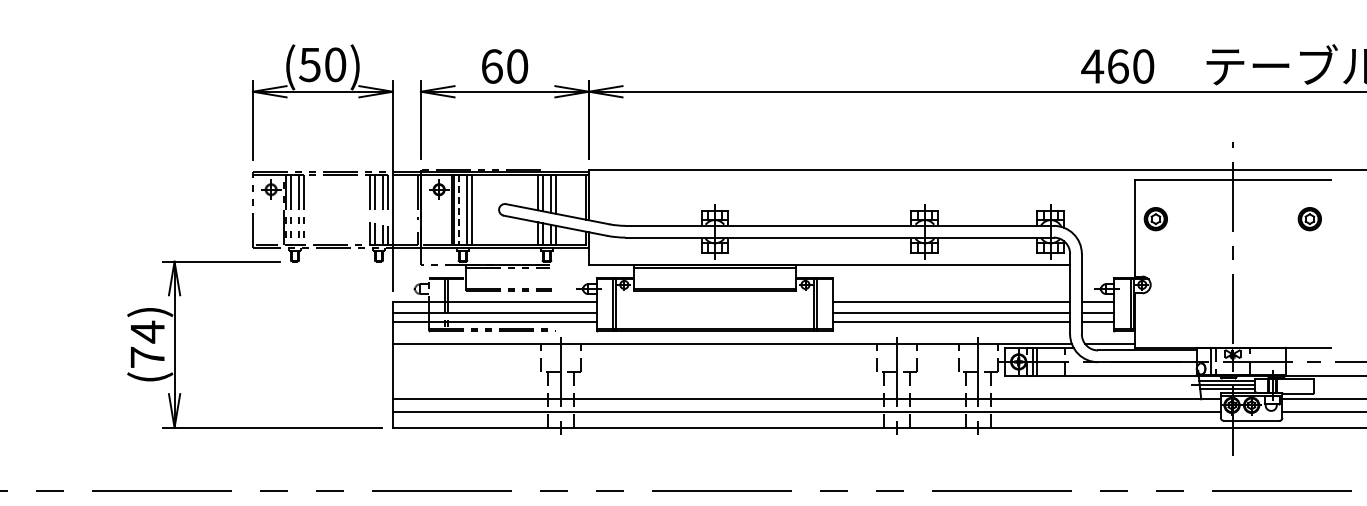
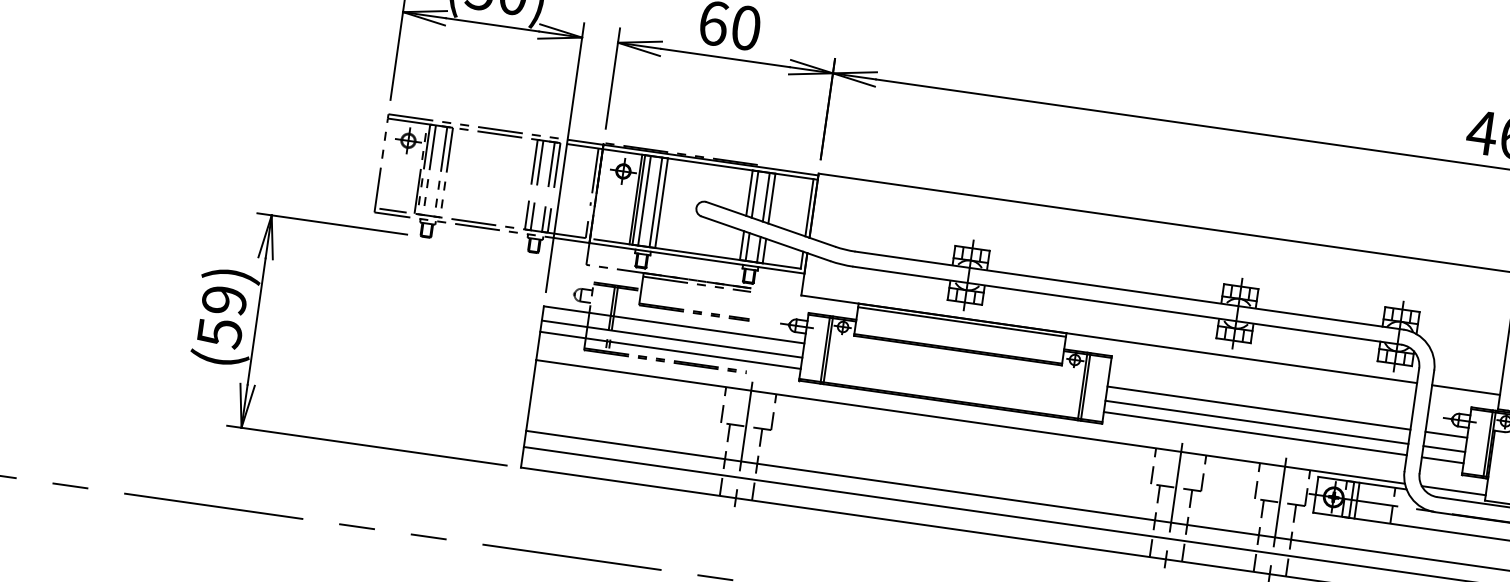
line: (458, 209) -> (644, 200), dashed -> solid
line: (1107, 265) -> (1464, 390), added
text: (147, 344) -> (222, 316), (74) -> (59)

